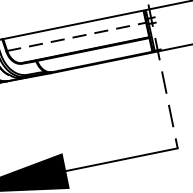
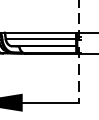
line: (77, 36) -> (41, 38), dashed -> solid

